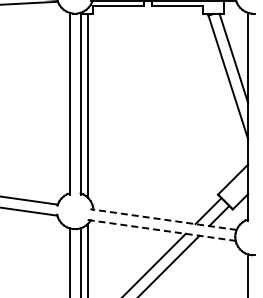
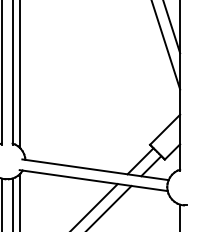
line: (163, 219) -> (95, 169), dashed -> solid
line: (161, 230) -> (93, 180), dashed -> solid

